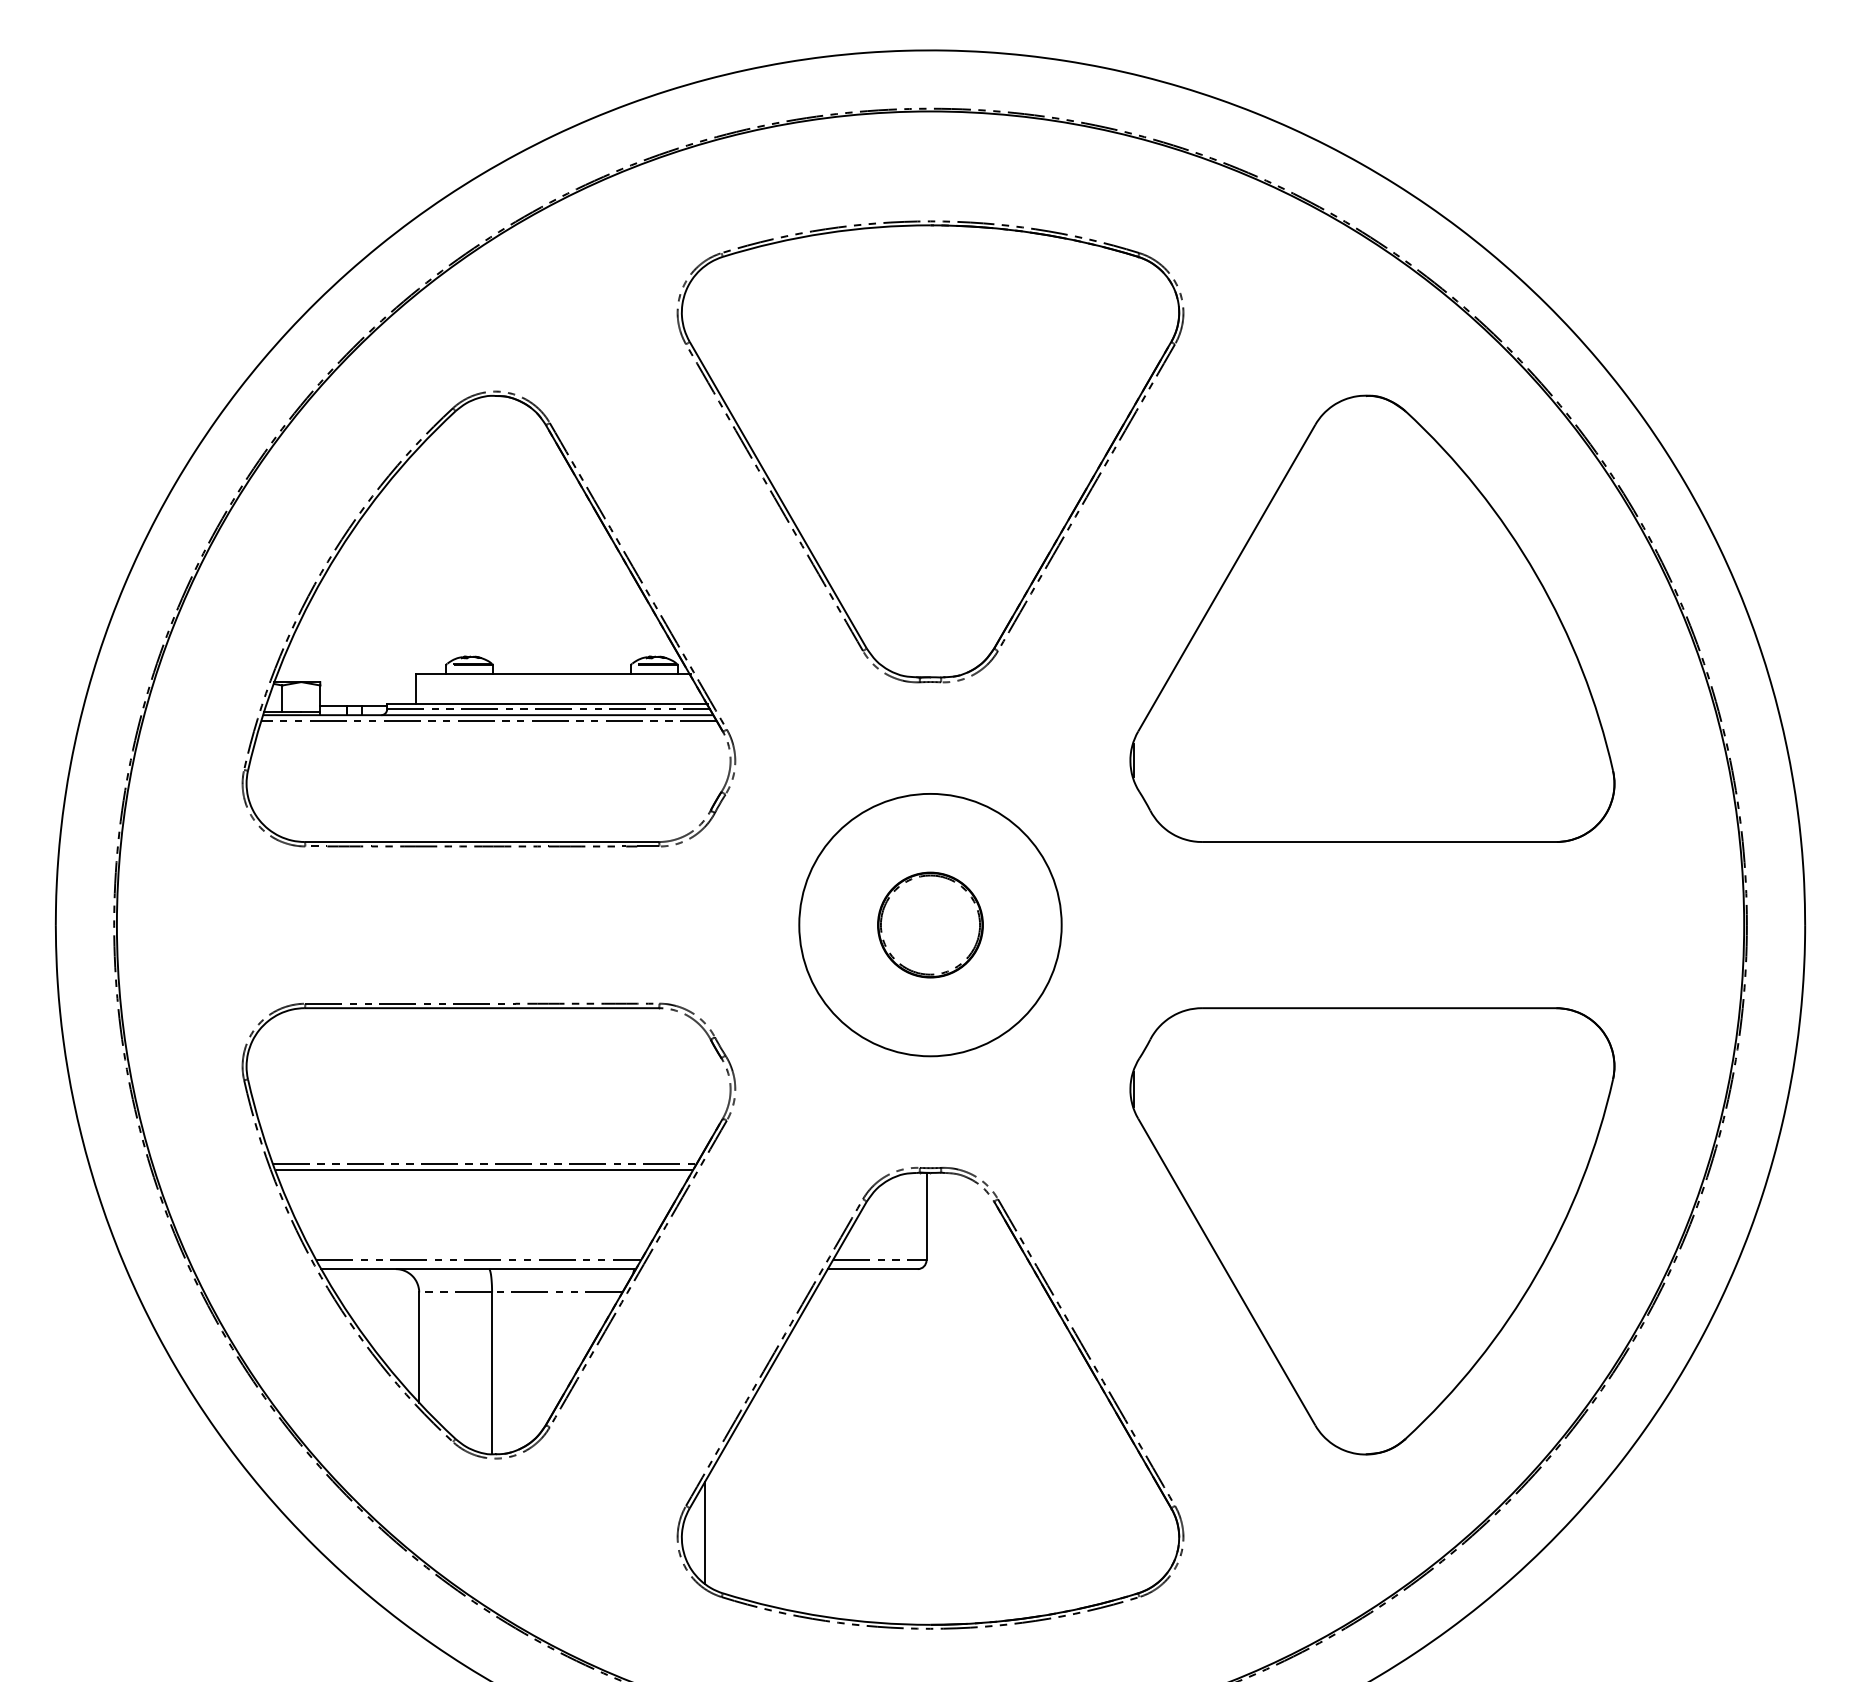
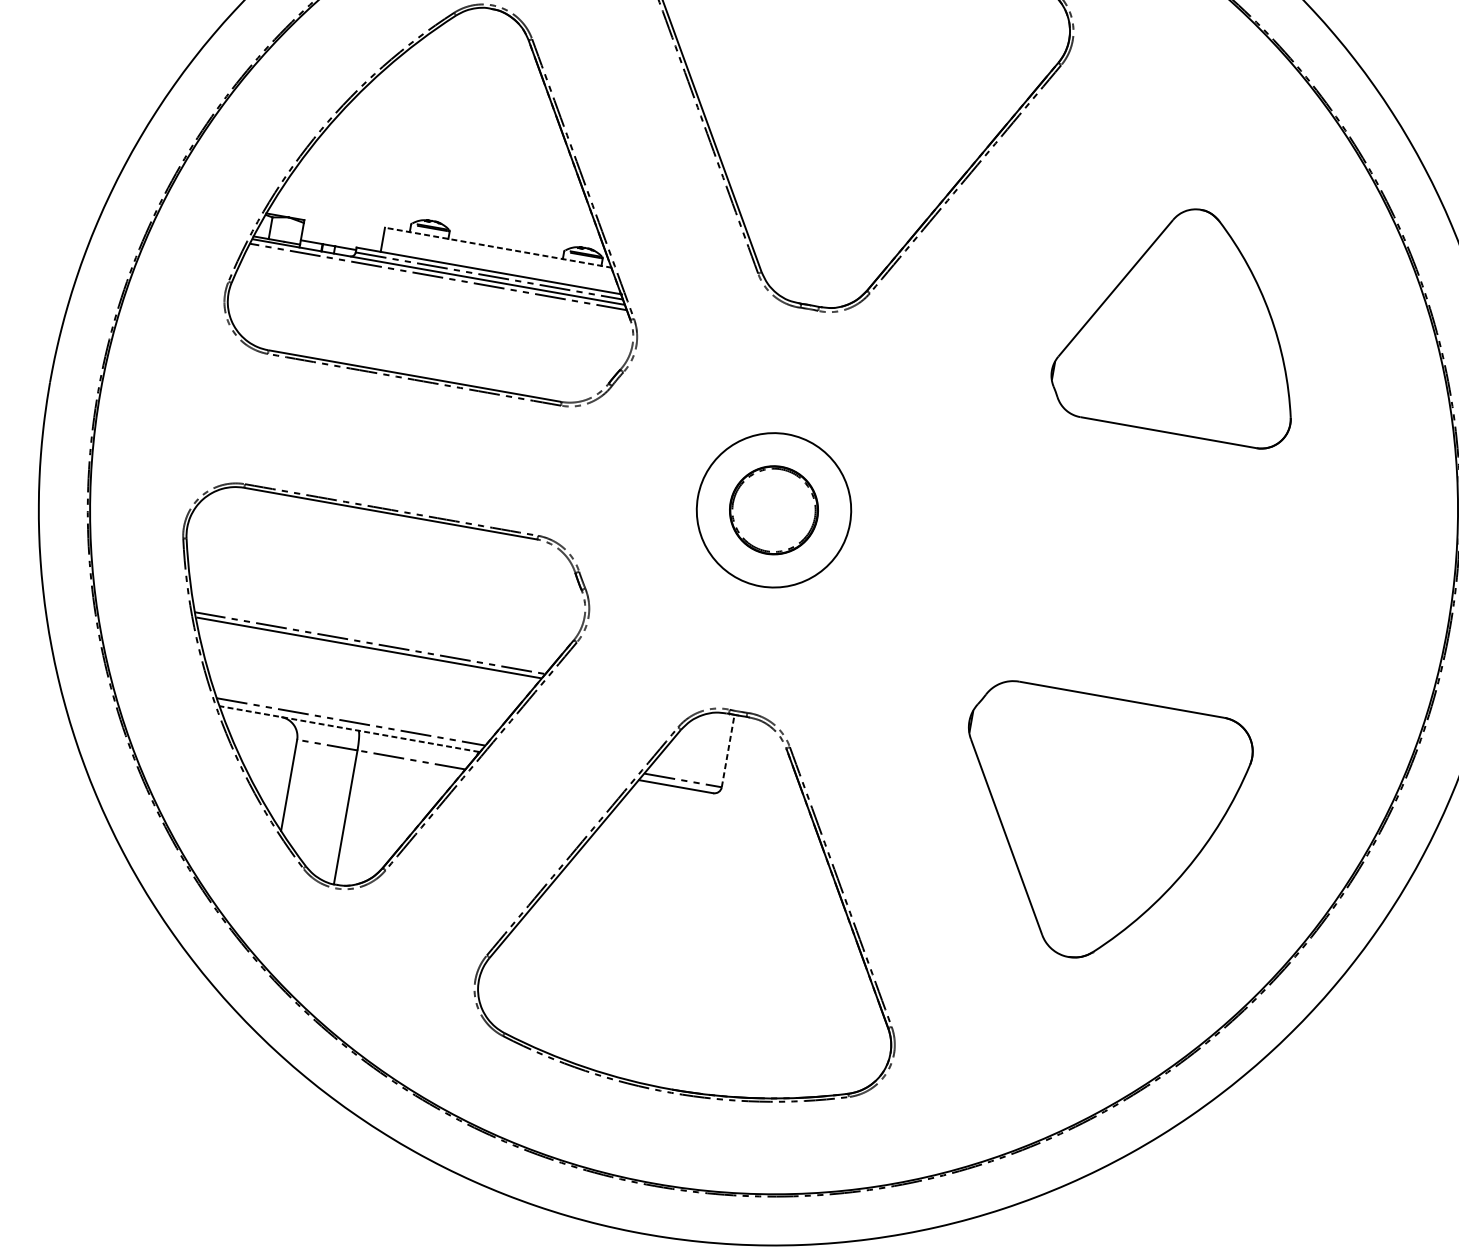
part: (1372, 618) -> (1184, 321), size x0.6
line: (552, 674) -> (497, 247), solid -> dashed
circle: (930, 924) -> (774, 509), size x0.7
line: (926, 1216) -> (728, 750), solid -> dashed
part: (1372, 1231) -> (1095, 828), size x0.7
line: (478, 1269) -> (349, 729), solid -> dashed
line: (704, 1532) -> (498, 980), removed

